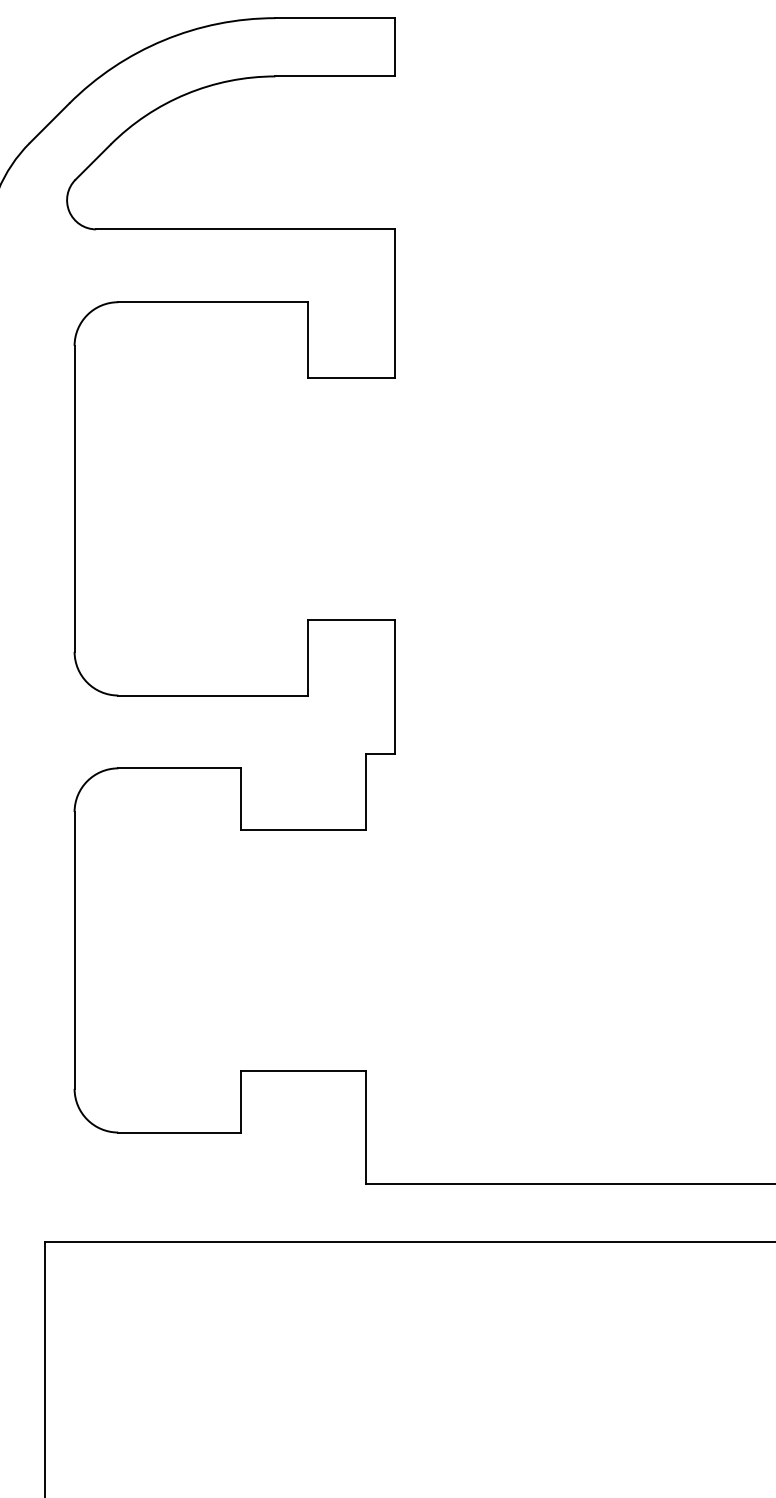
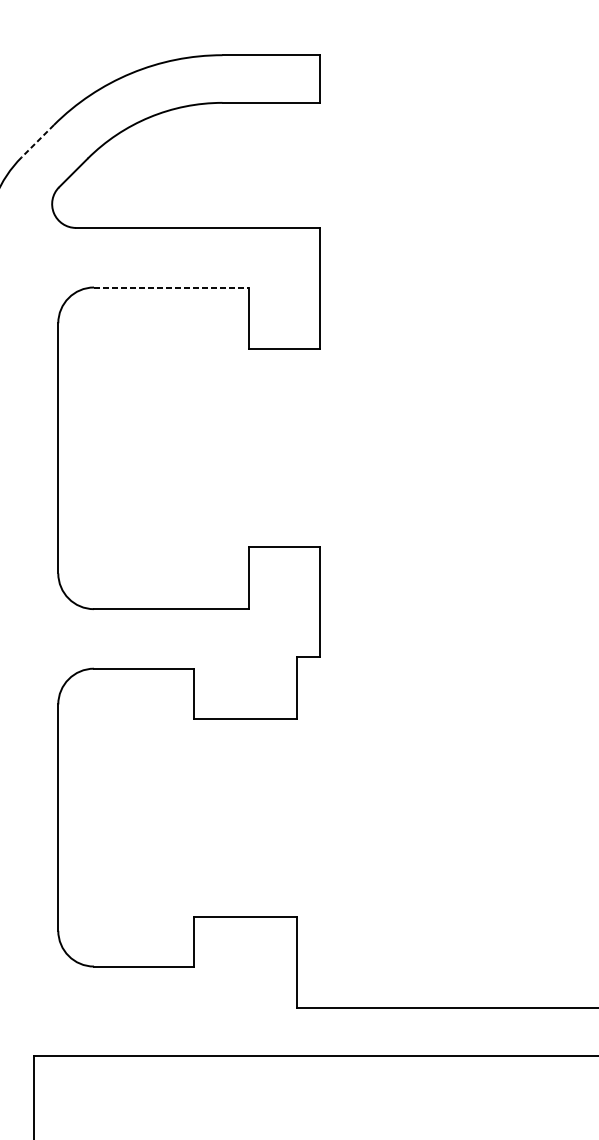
line: (49, 123) -> (37, 141), solid -> dashed
line: (212, 302) -> (171, 287), solid -> dashed

